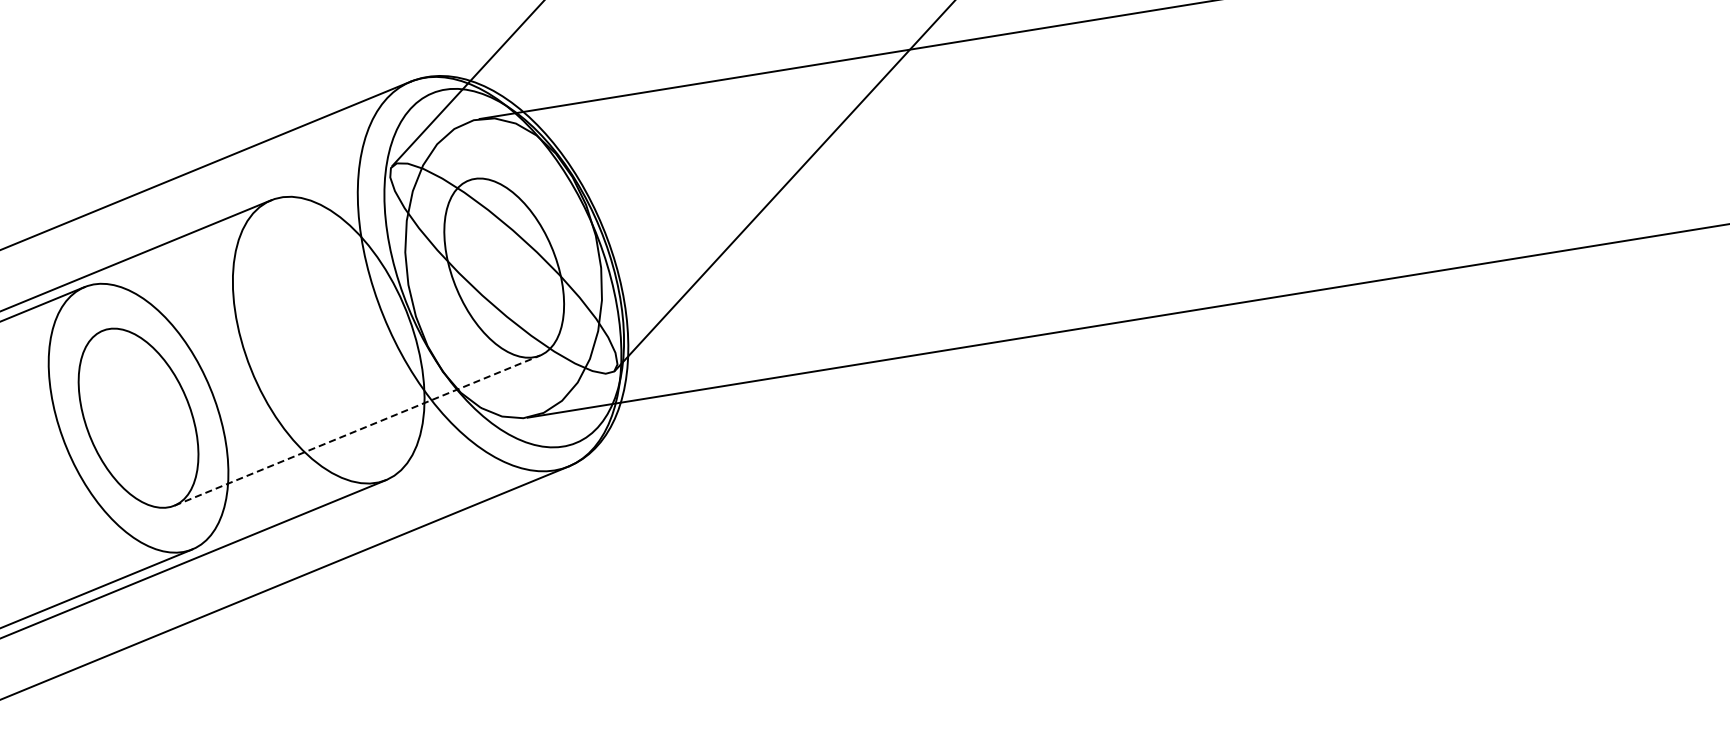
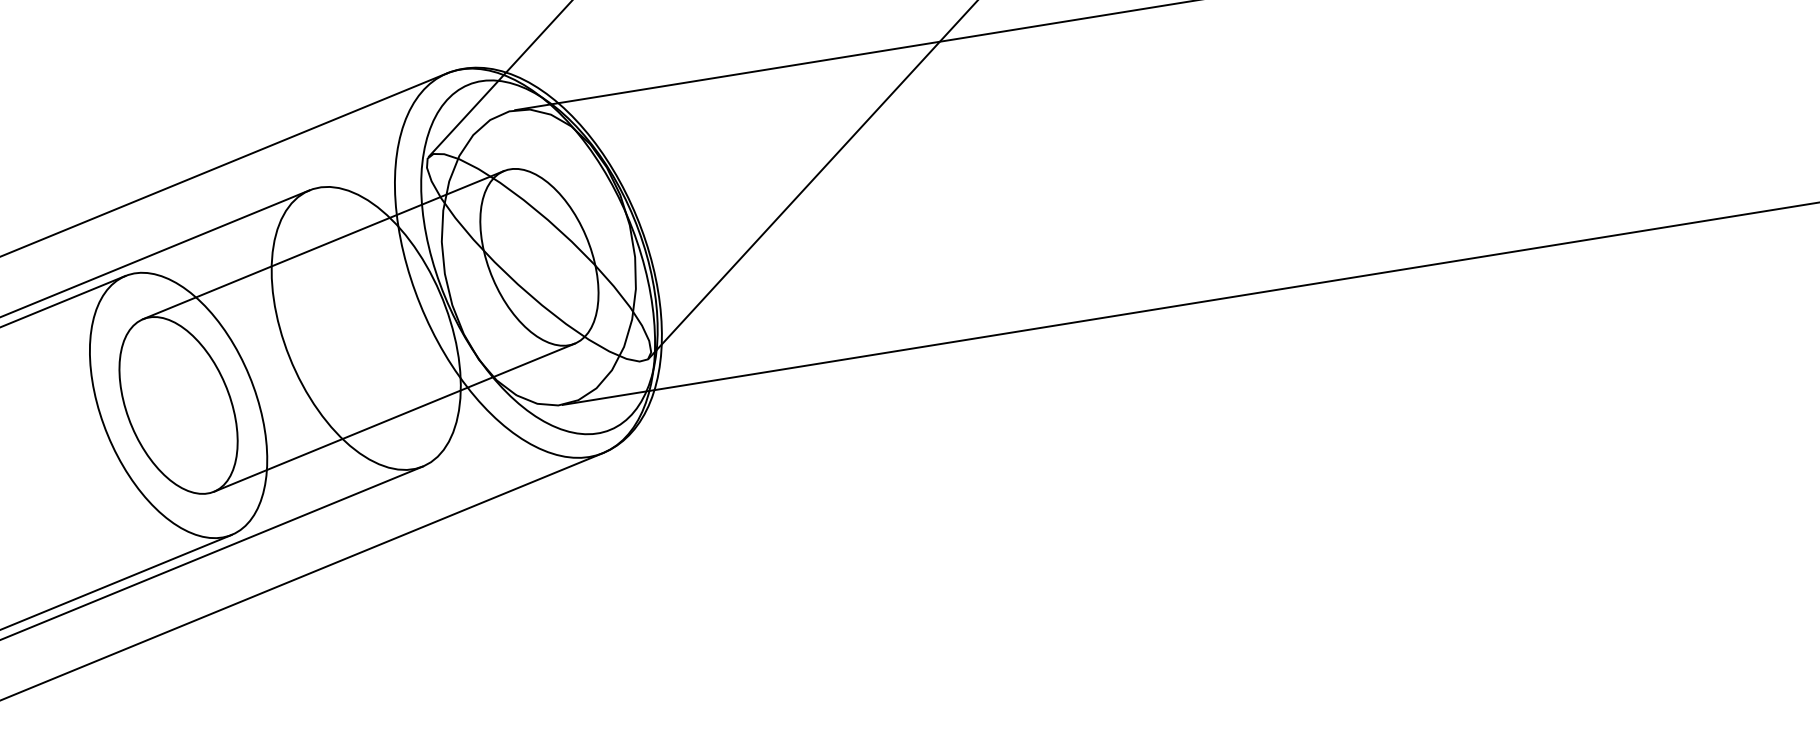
line: (285, 256) -> (323, 245), added
line: (357, 430) -> (394, 417), dashed -> solid

